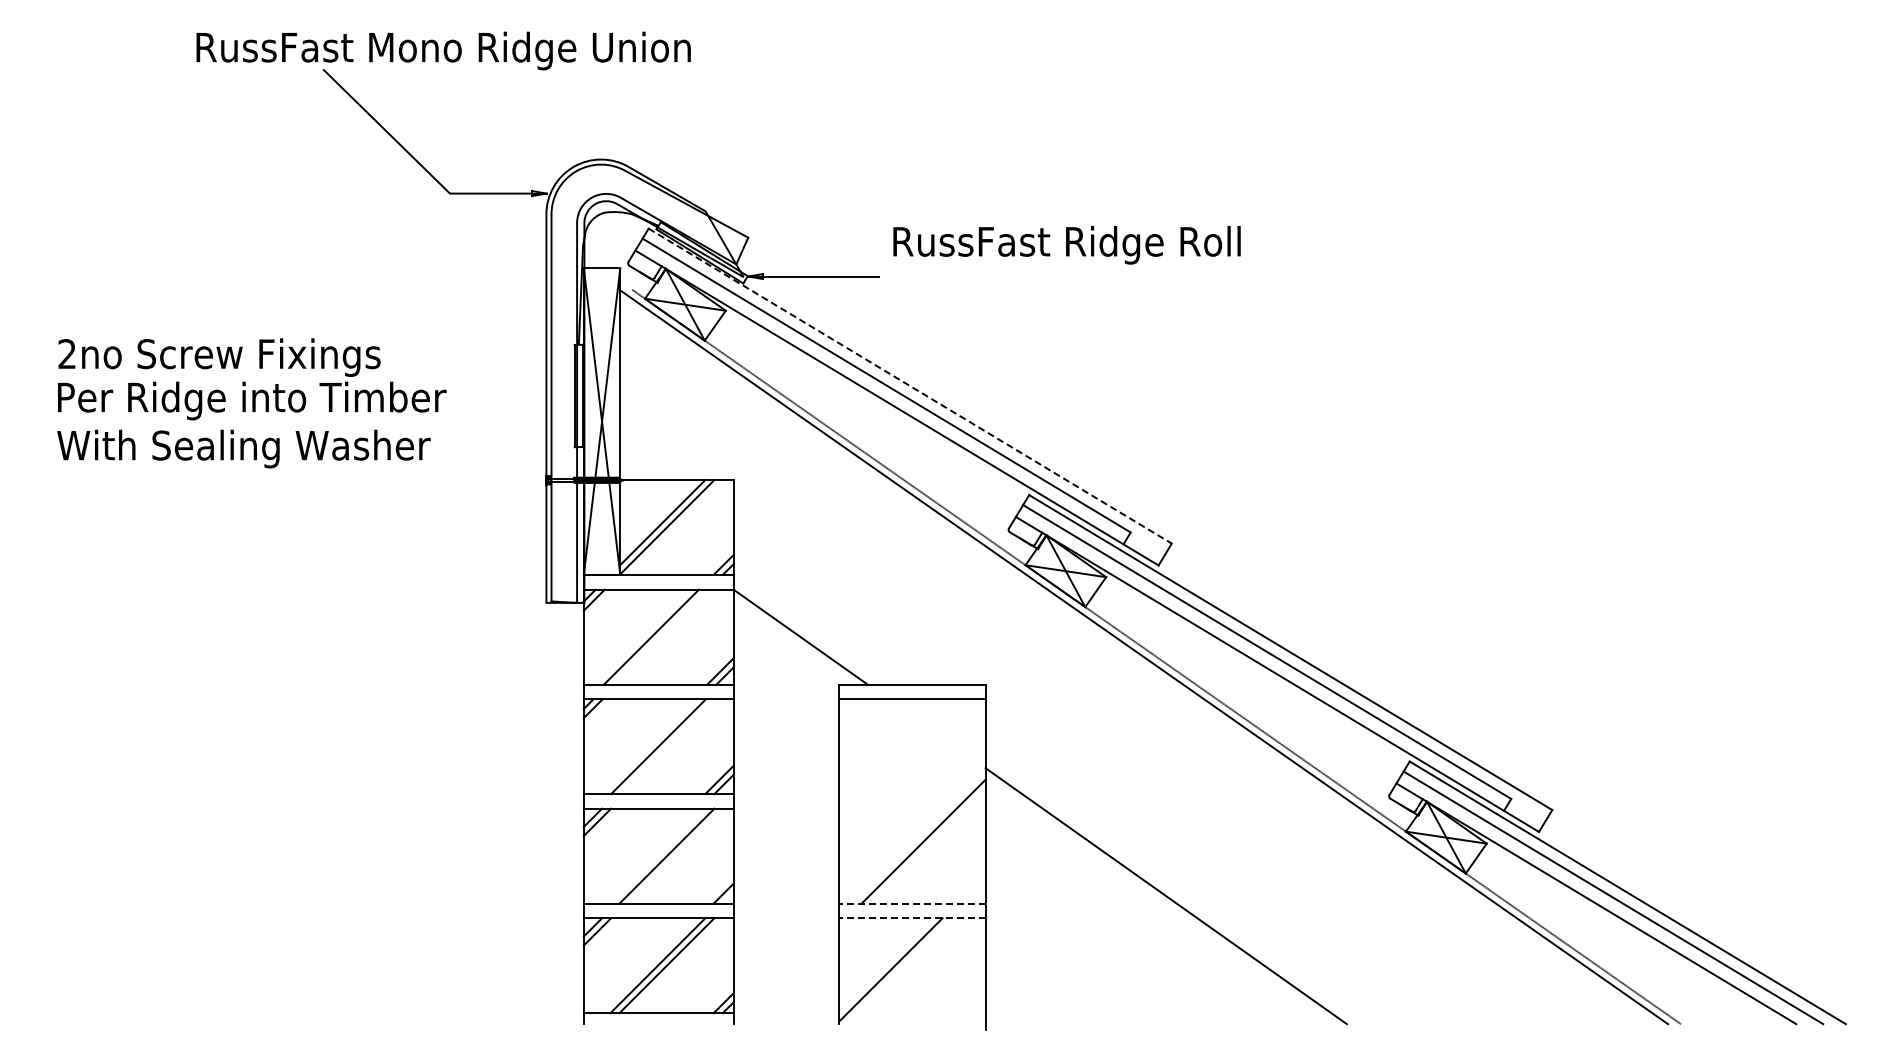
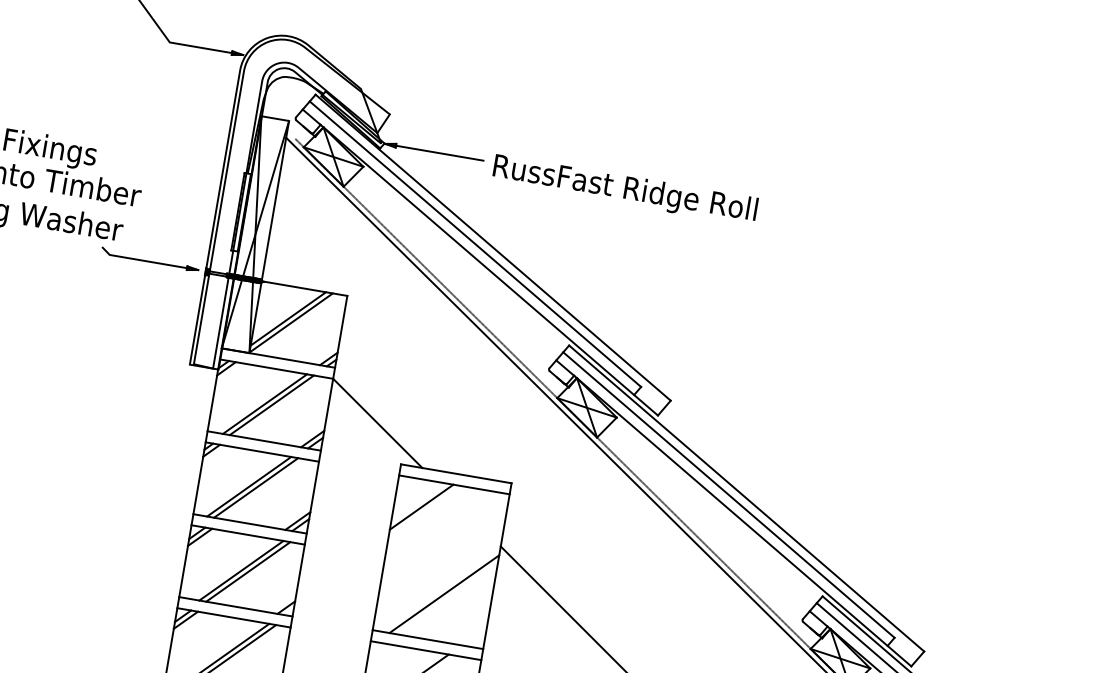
text: (1066, 245) -> (624, 190), moved
line: (910, 386) -> (493, 248), dashed -> solid
part: (472, 476) -> (150, 259), added
line: (660, 636) -> (271, 404), added
line: (875, 734) -> (421, 506), added
line: (648, 746) -> (248, 486), added
line: (657, 855) -> (241, 570), added
line: (911, 903) -> (427, 639), dashed -> solid
line: (911, 918) -> (425, 650), dashed -> solid

